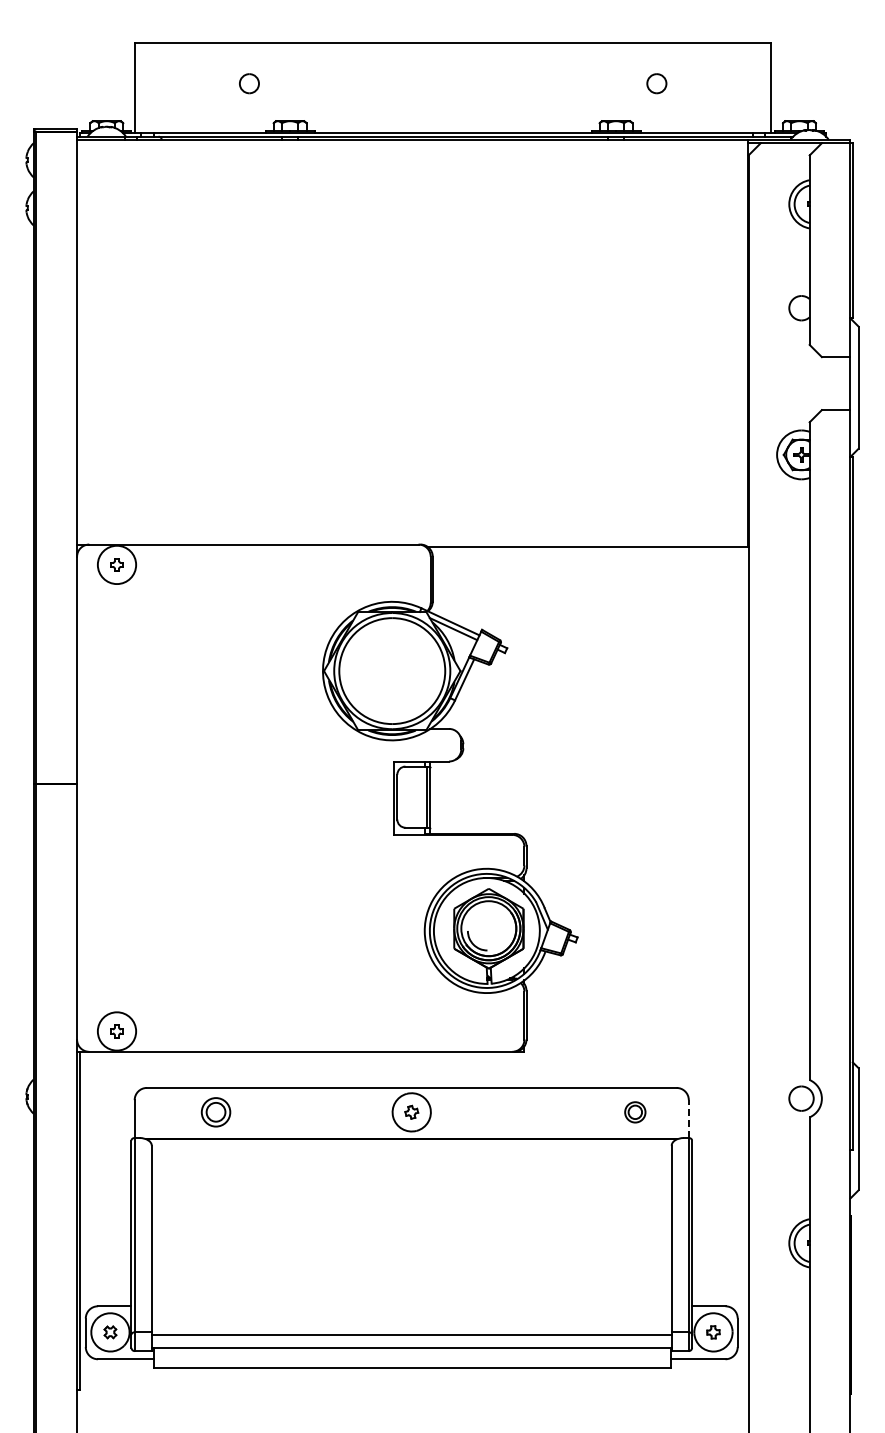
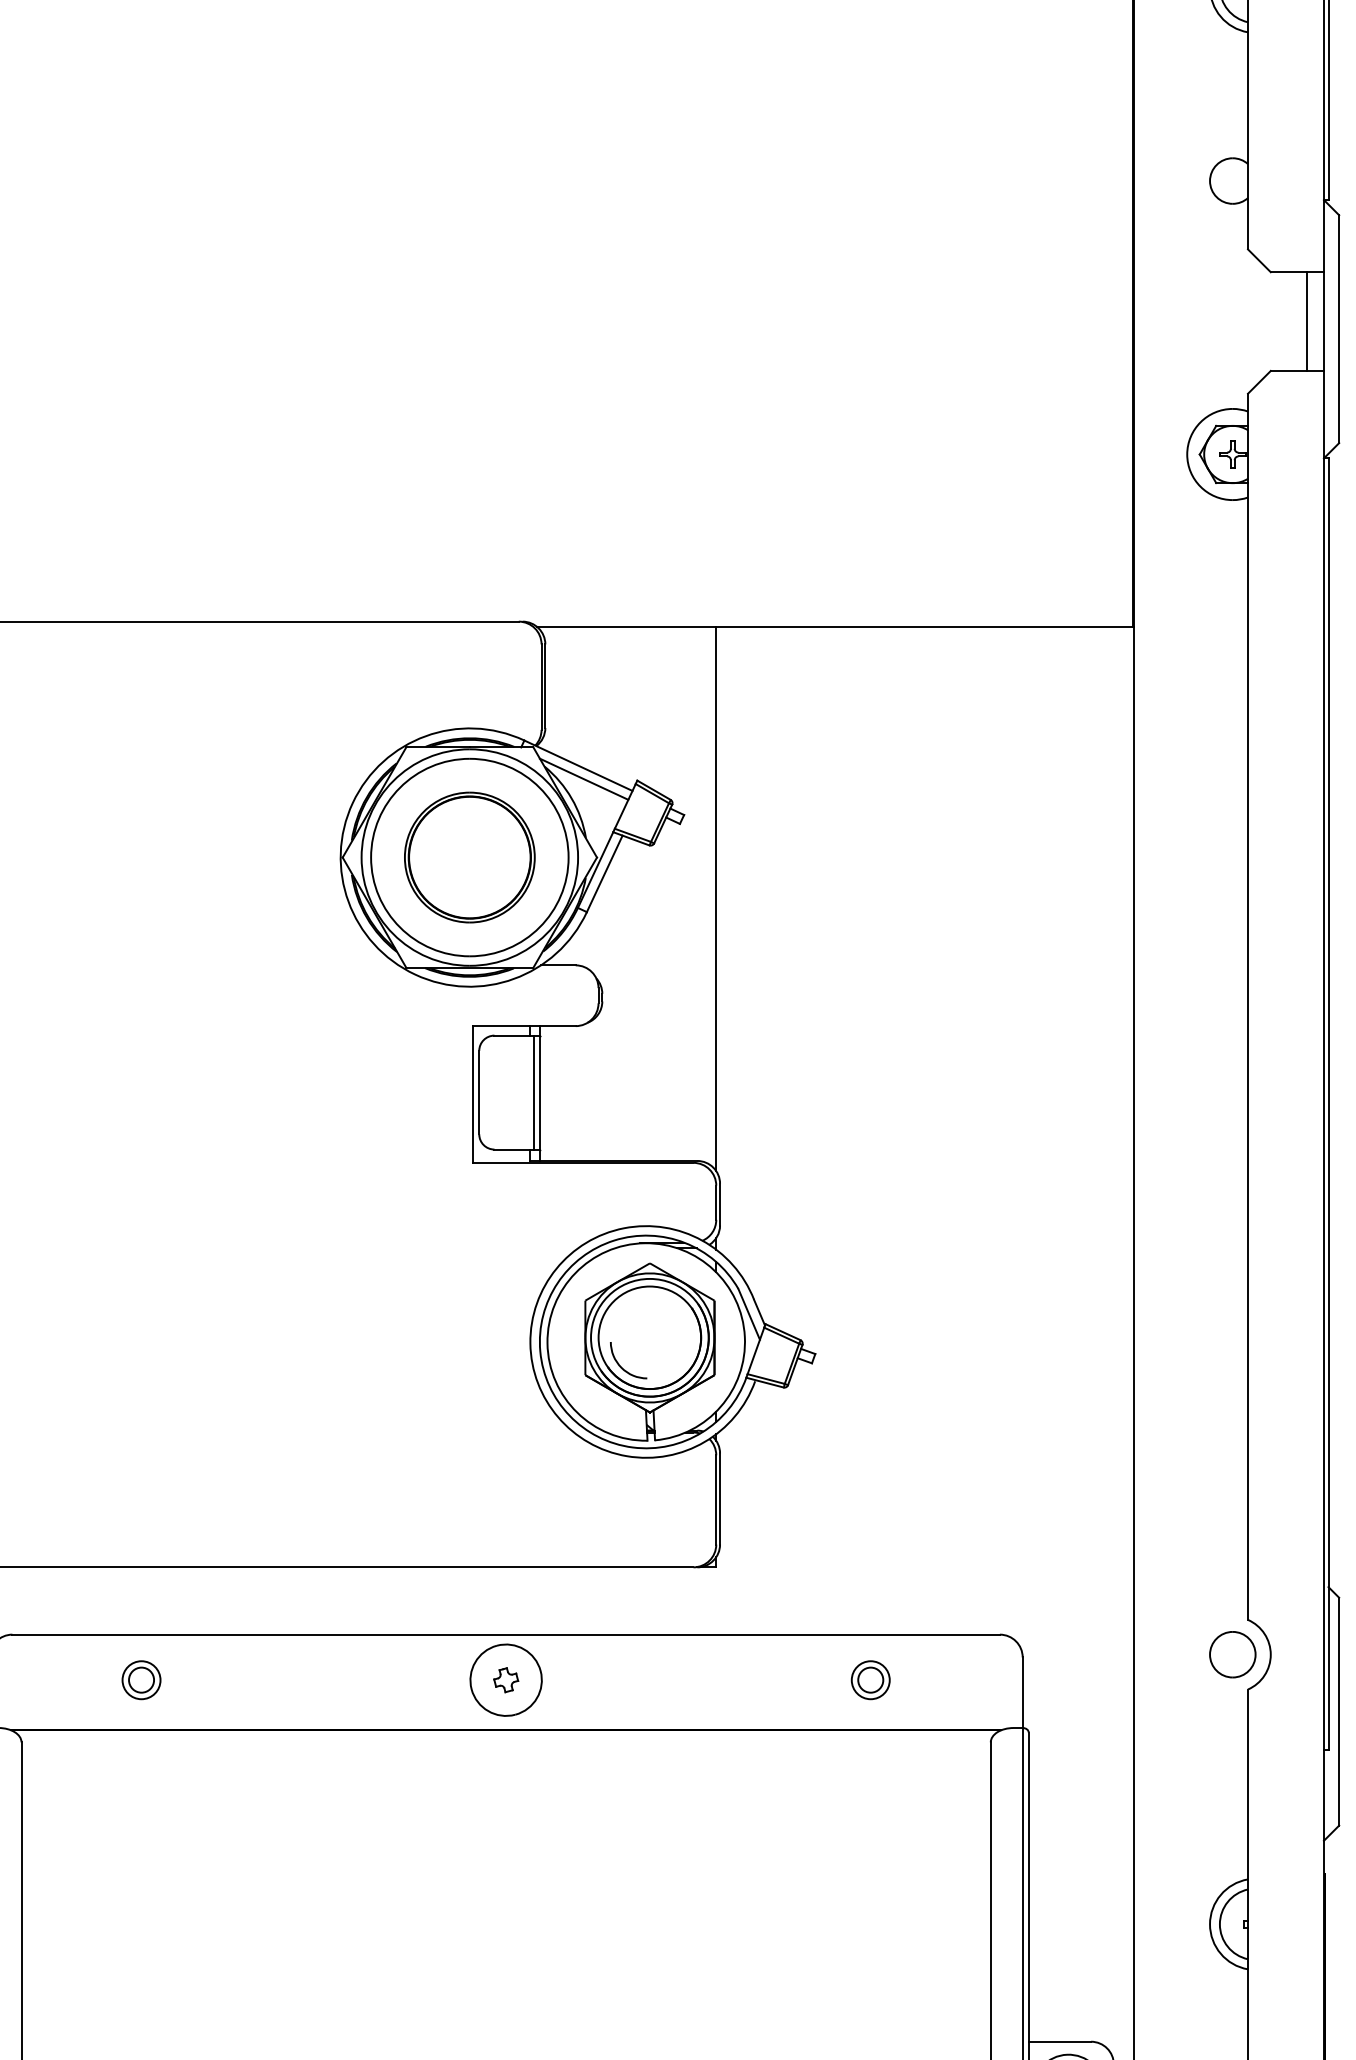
line: (841, 383) -> (1307, 321), added
part: (391, 670) -> (468, 856), added
line: (524, 693) -> (716, 899), added
part: (216, 1112) -> (142, 1680), size x0.71
part: (635, 1112) -> (871, 1680), moved
line: (688, 1119) -> (1022, 1693), dashed -> solid

